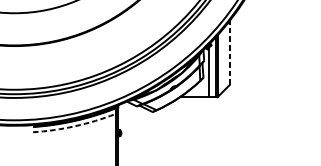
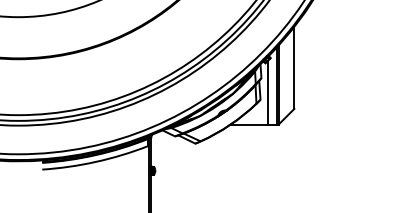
line: (229, 52) -> (294, 67), dashed -> solid
arc: (75, 125) -> (96, 161), dashed -> solid

